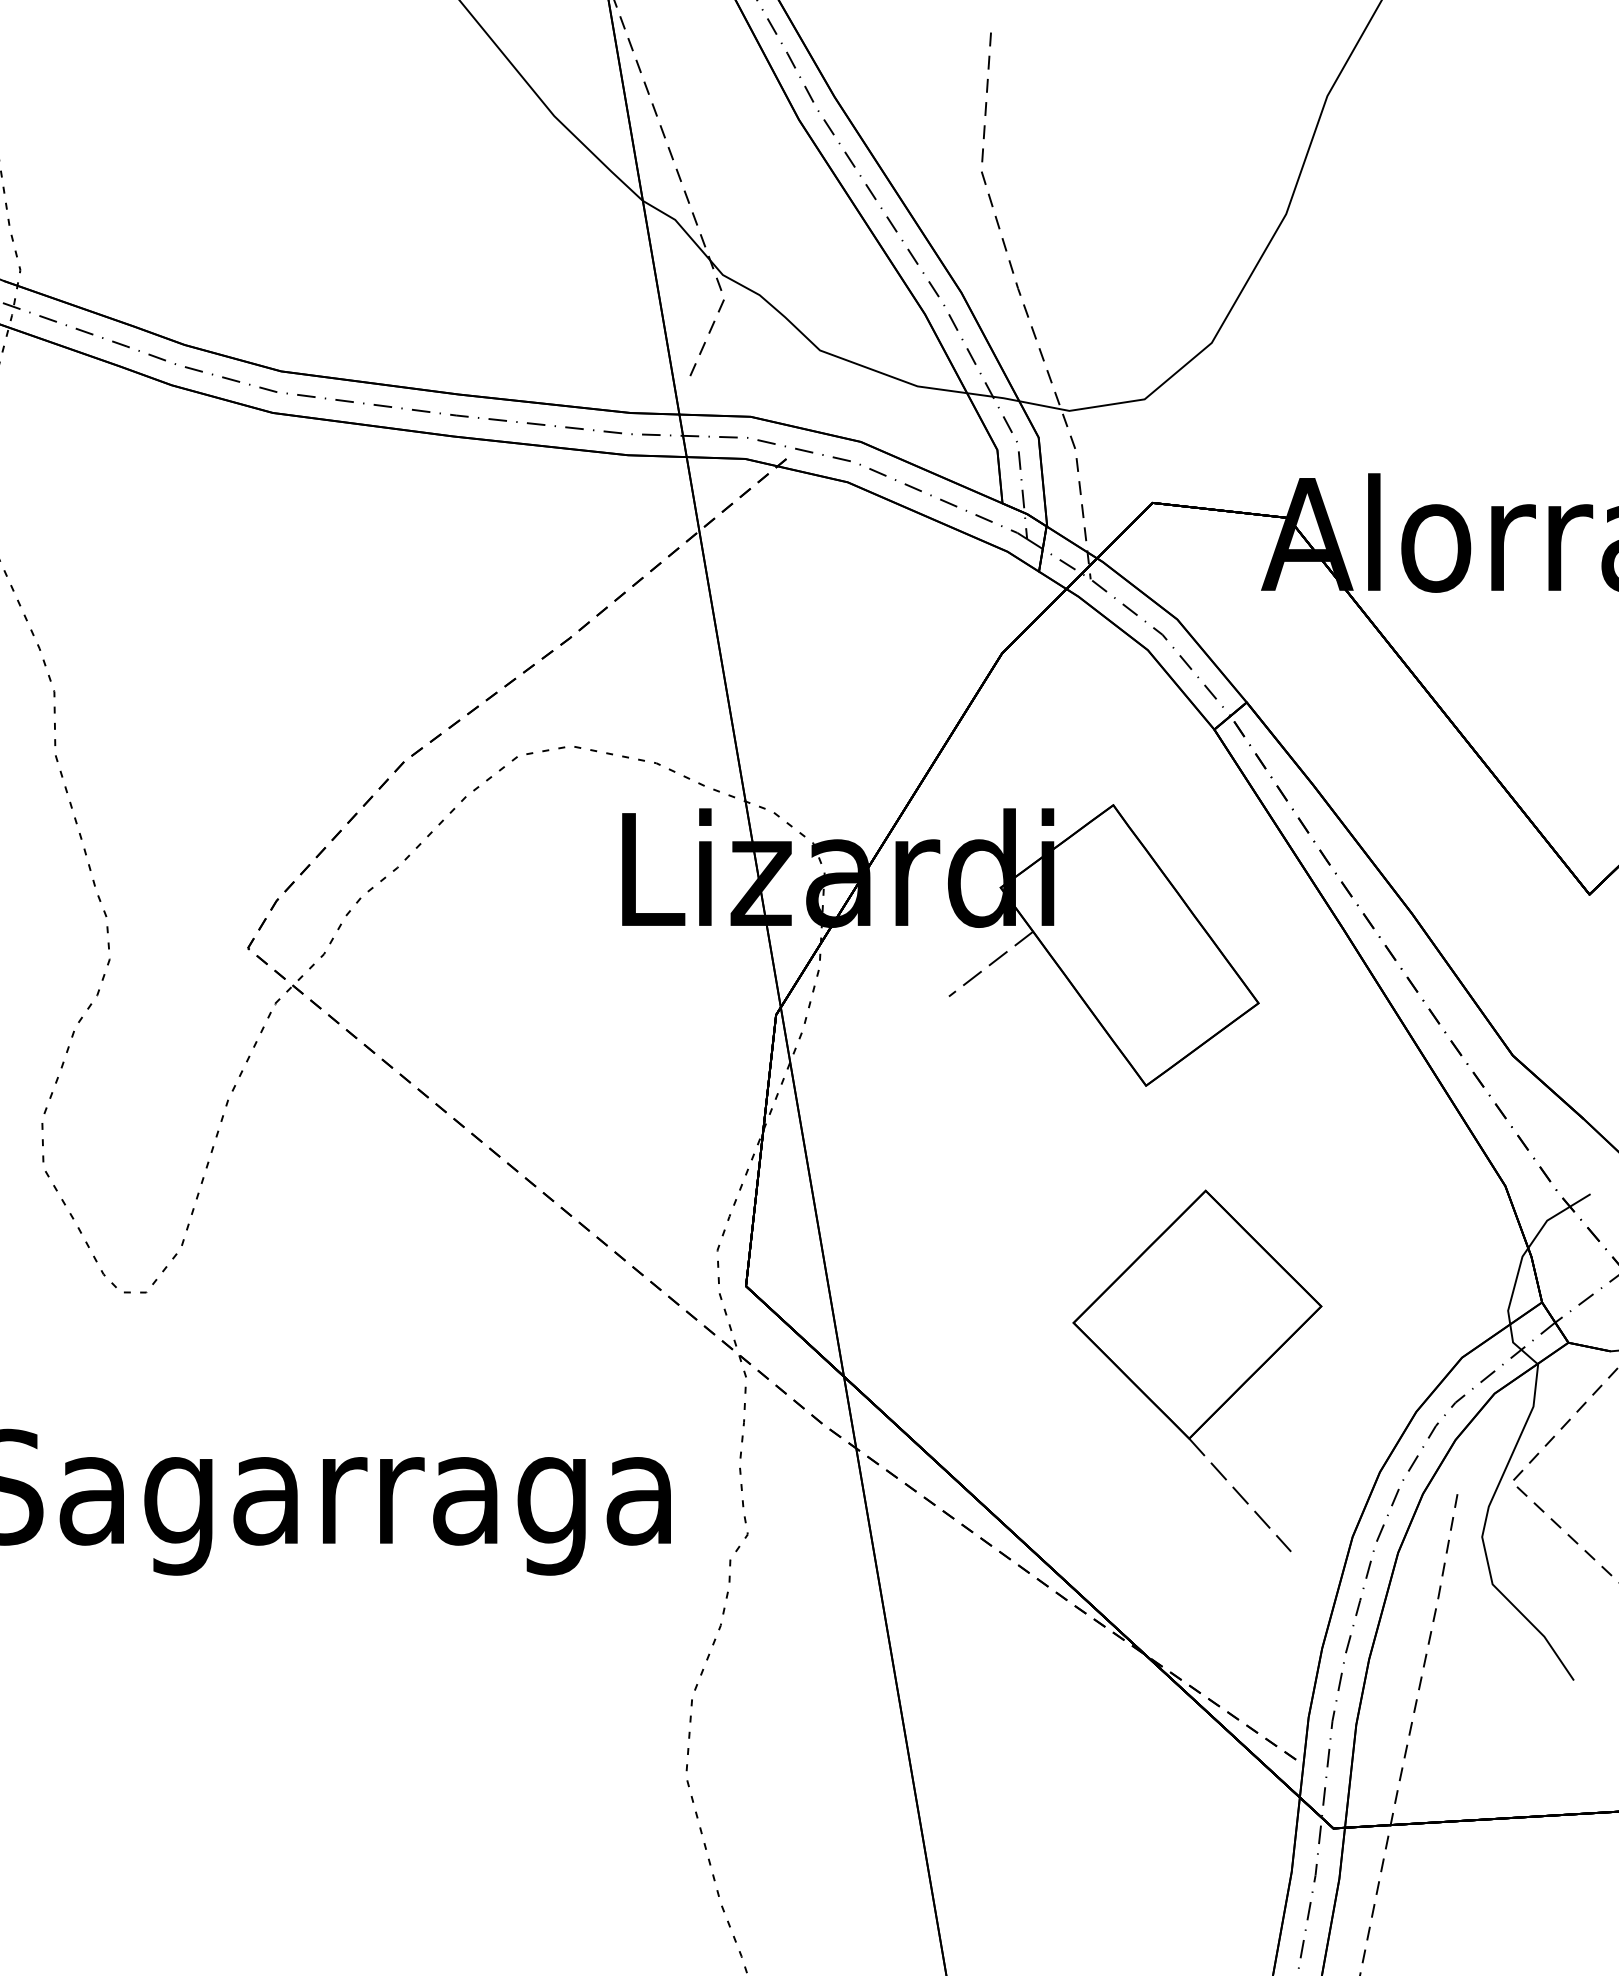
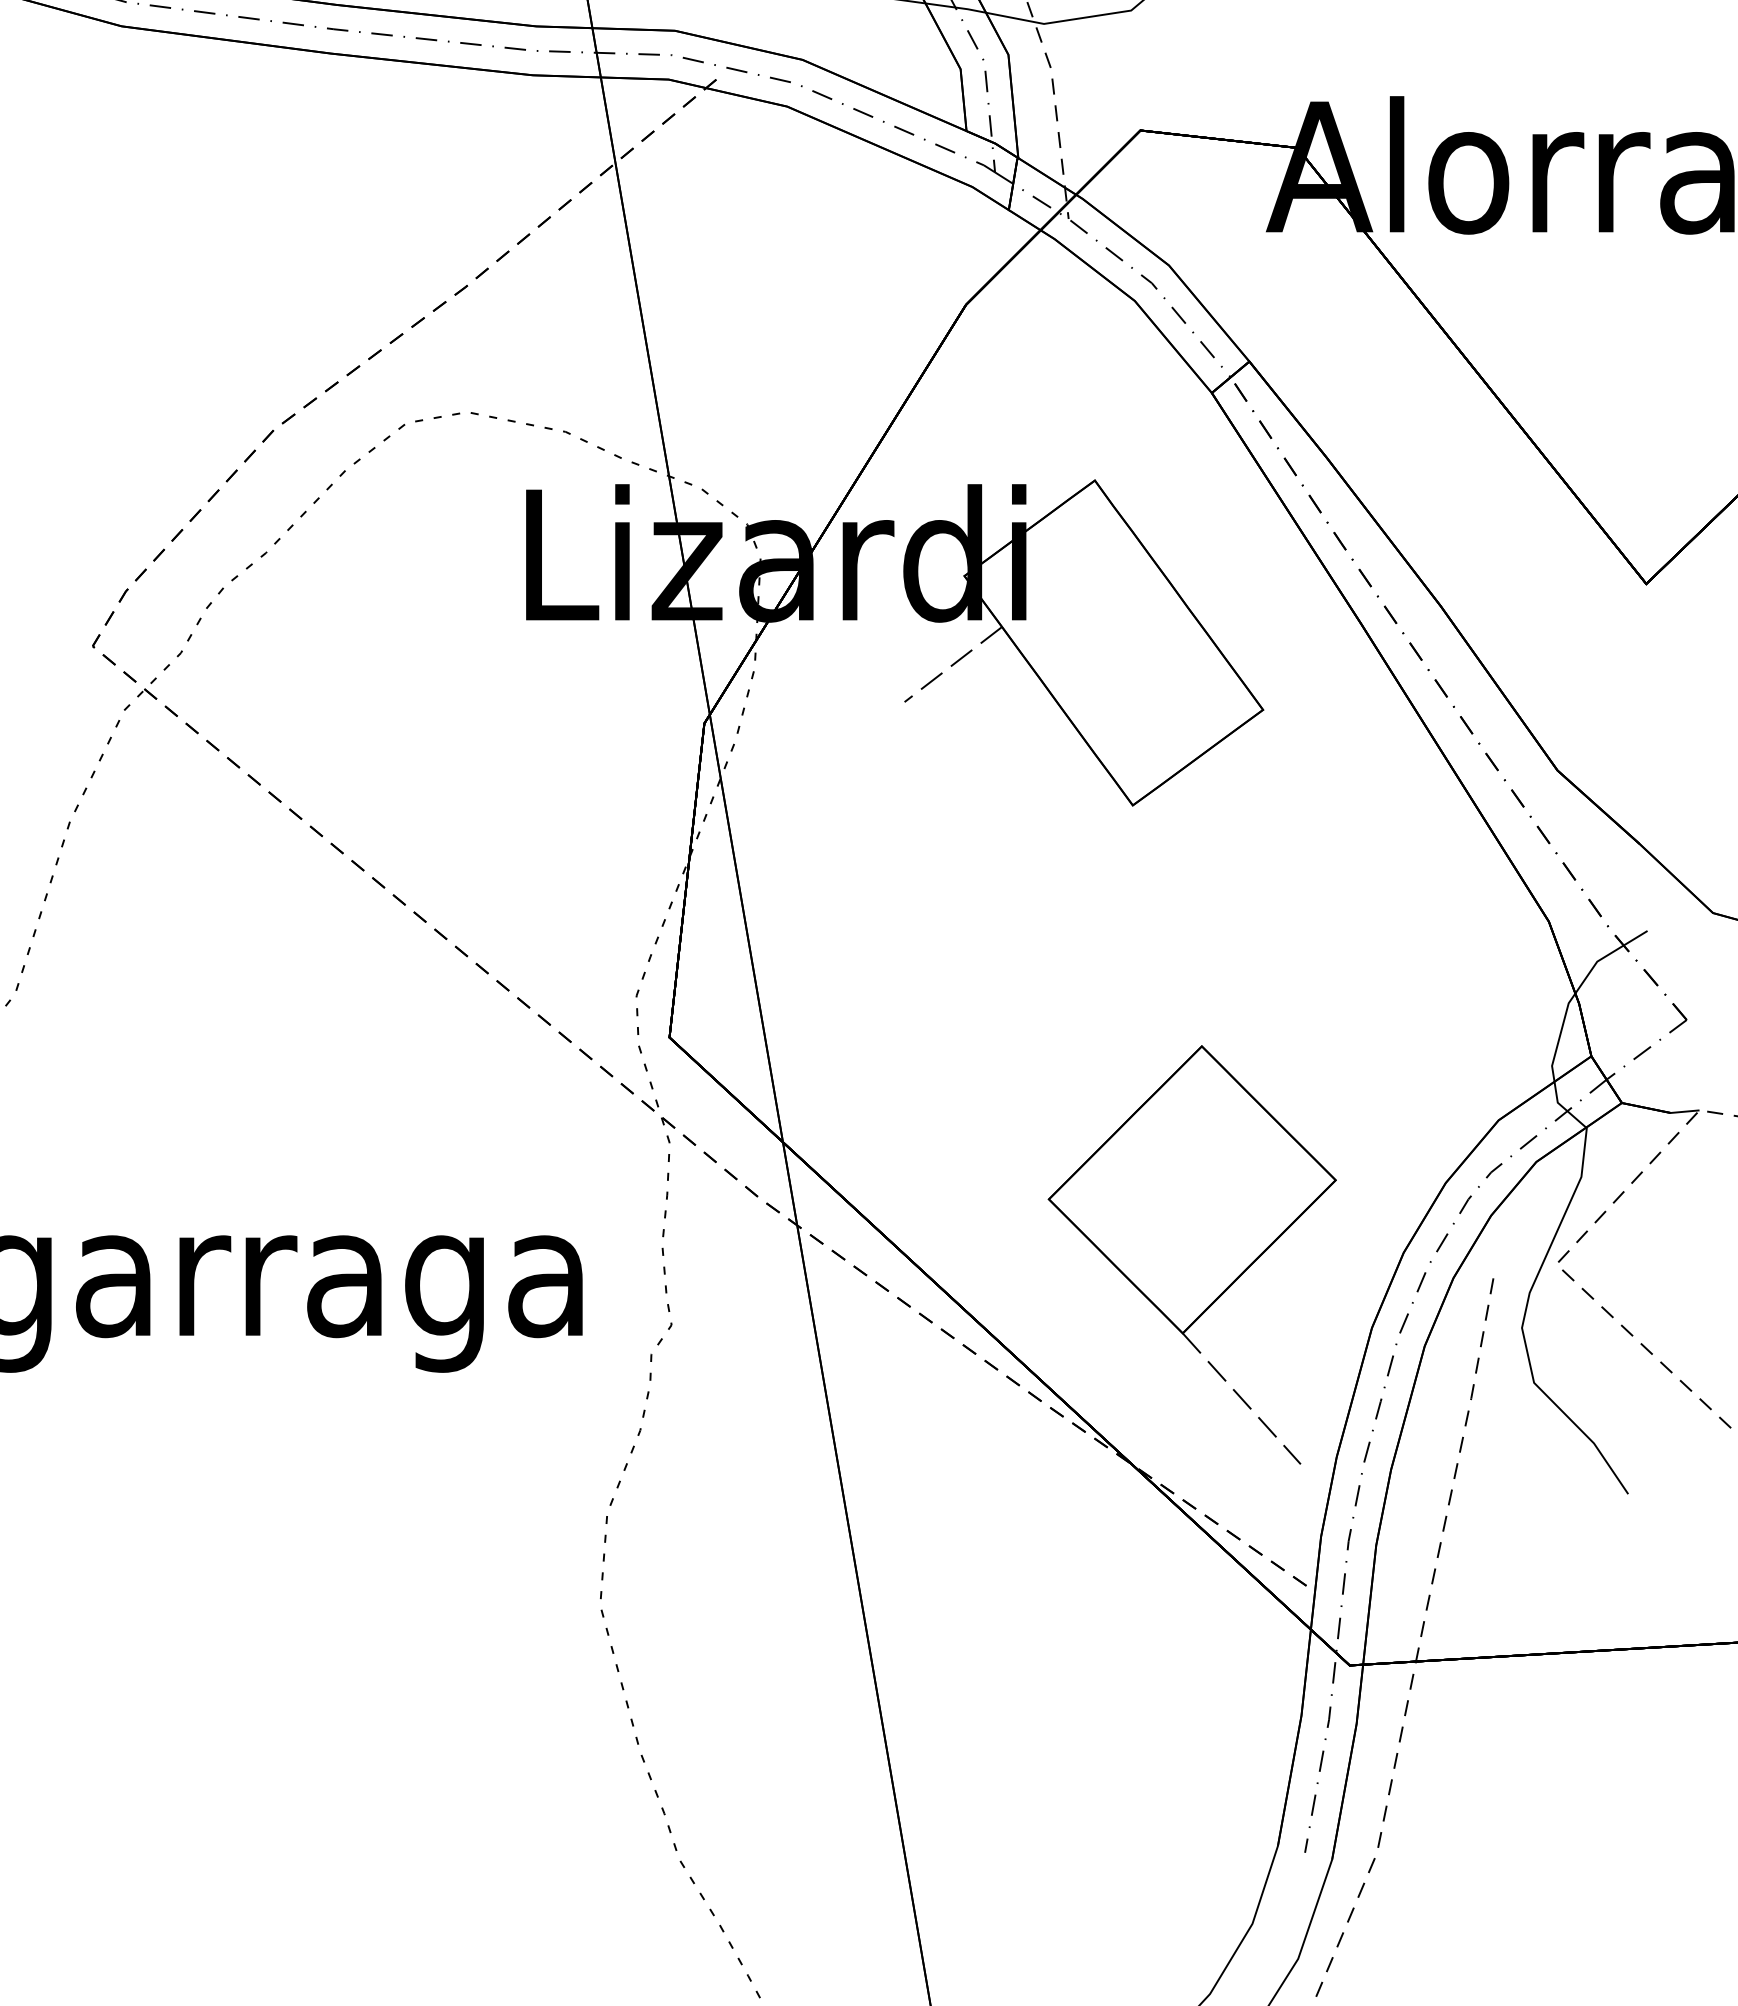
part: (1197, 1370) -> (1192, 1254), moved

